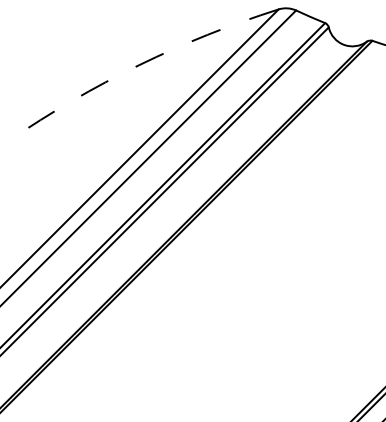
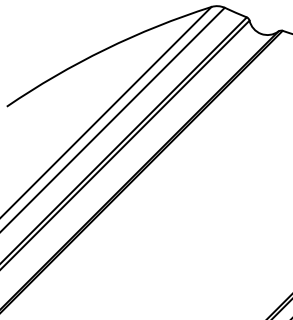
arc: (138, 65) -> (105, 49), dashed -> solid

